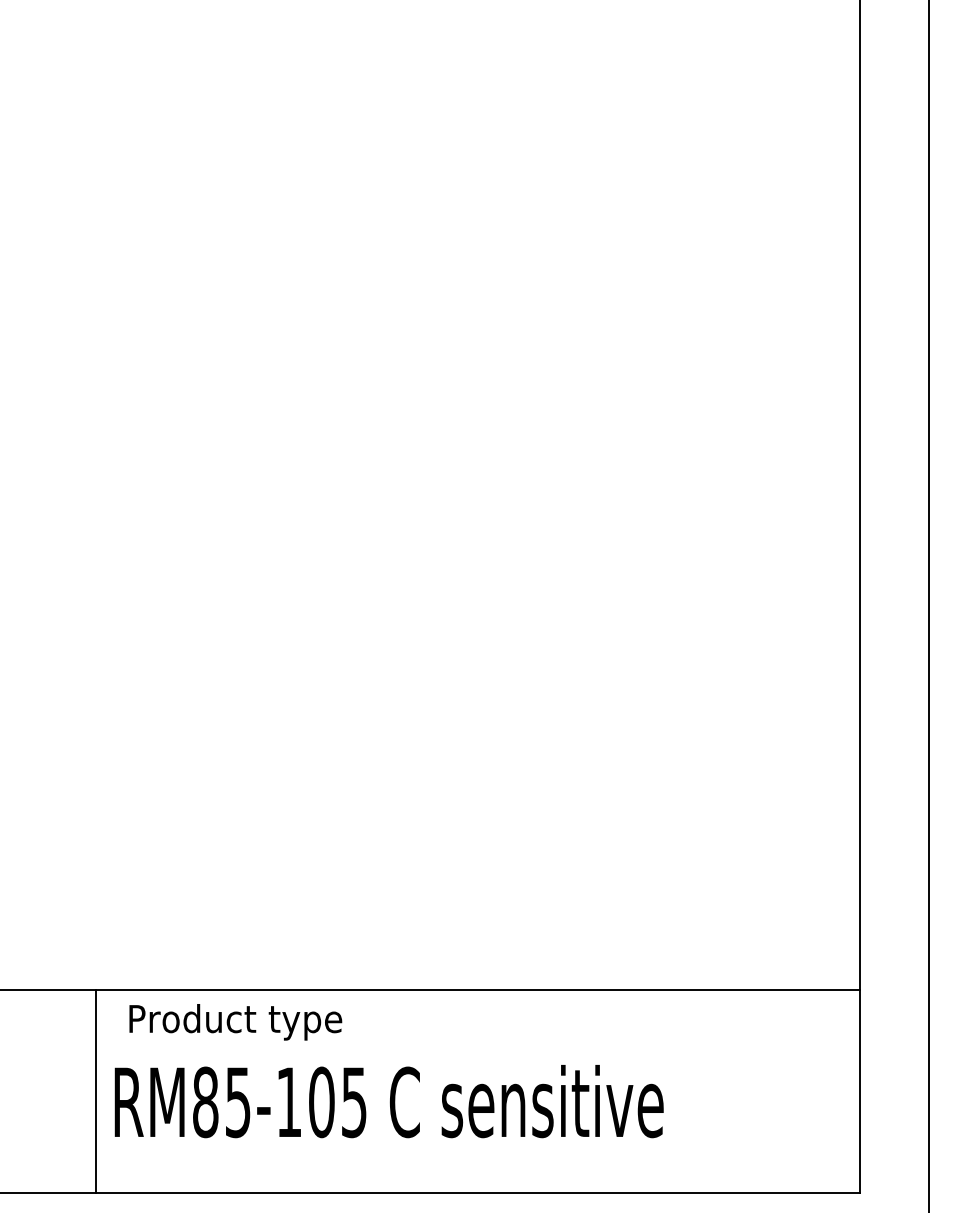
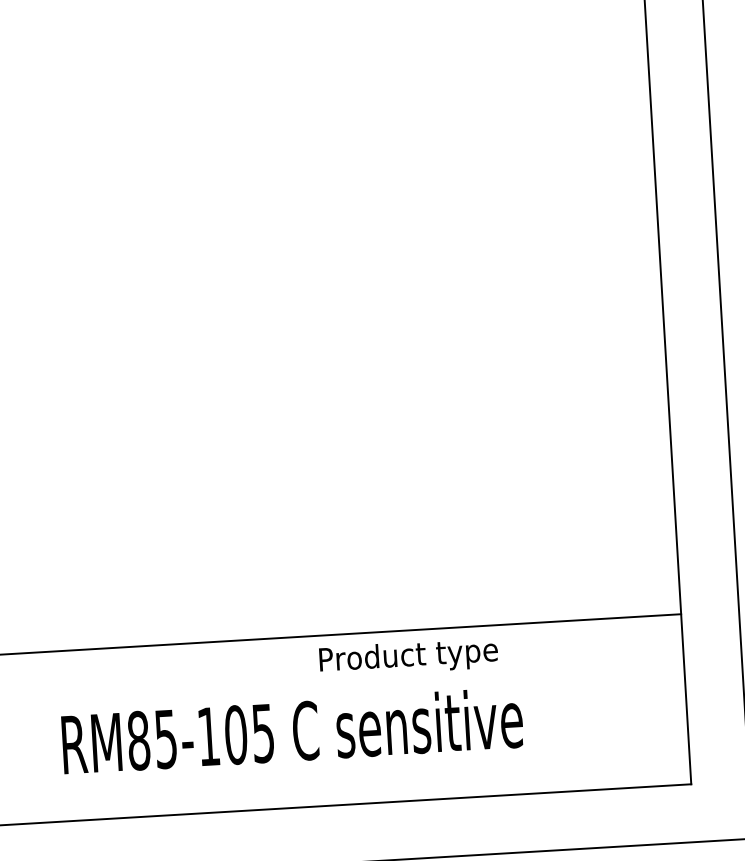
text: (235, 1022) -> (408, 657), moved
line: (95, 1091) -> (45, 737), removed

